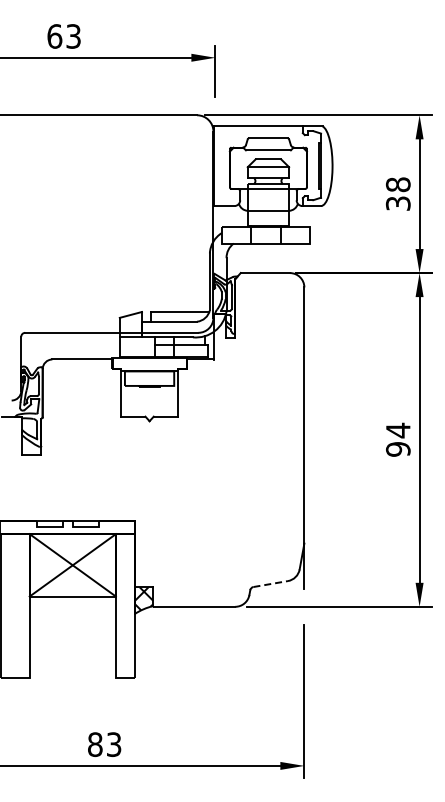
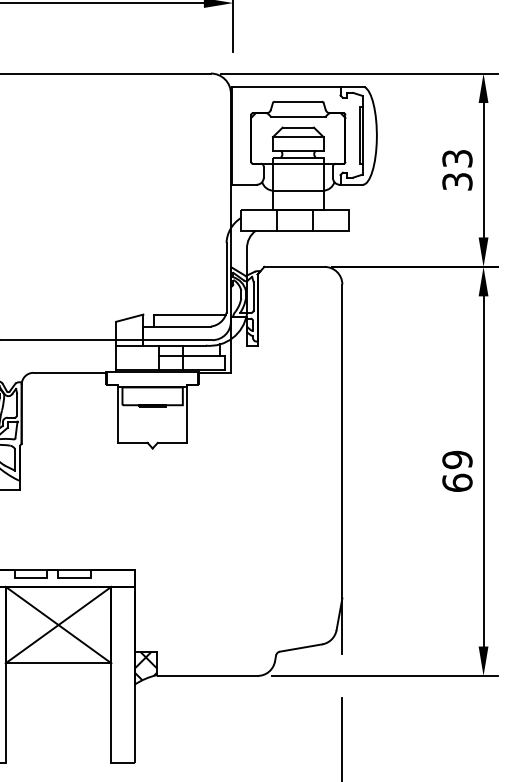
text: (398, 184) -> (457, 158), 38 -> 33
text: (397, 439) -> (456, 470), 94 -> 69
line: (270, 584) -> (300, 648), dashed -> solid

